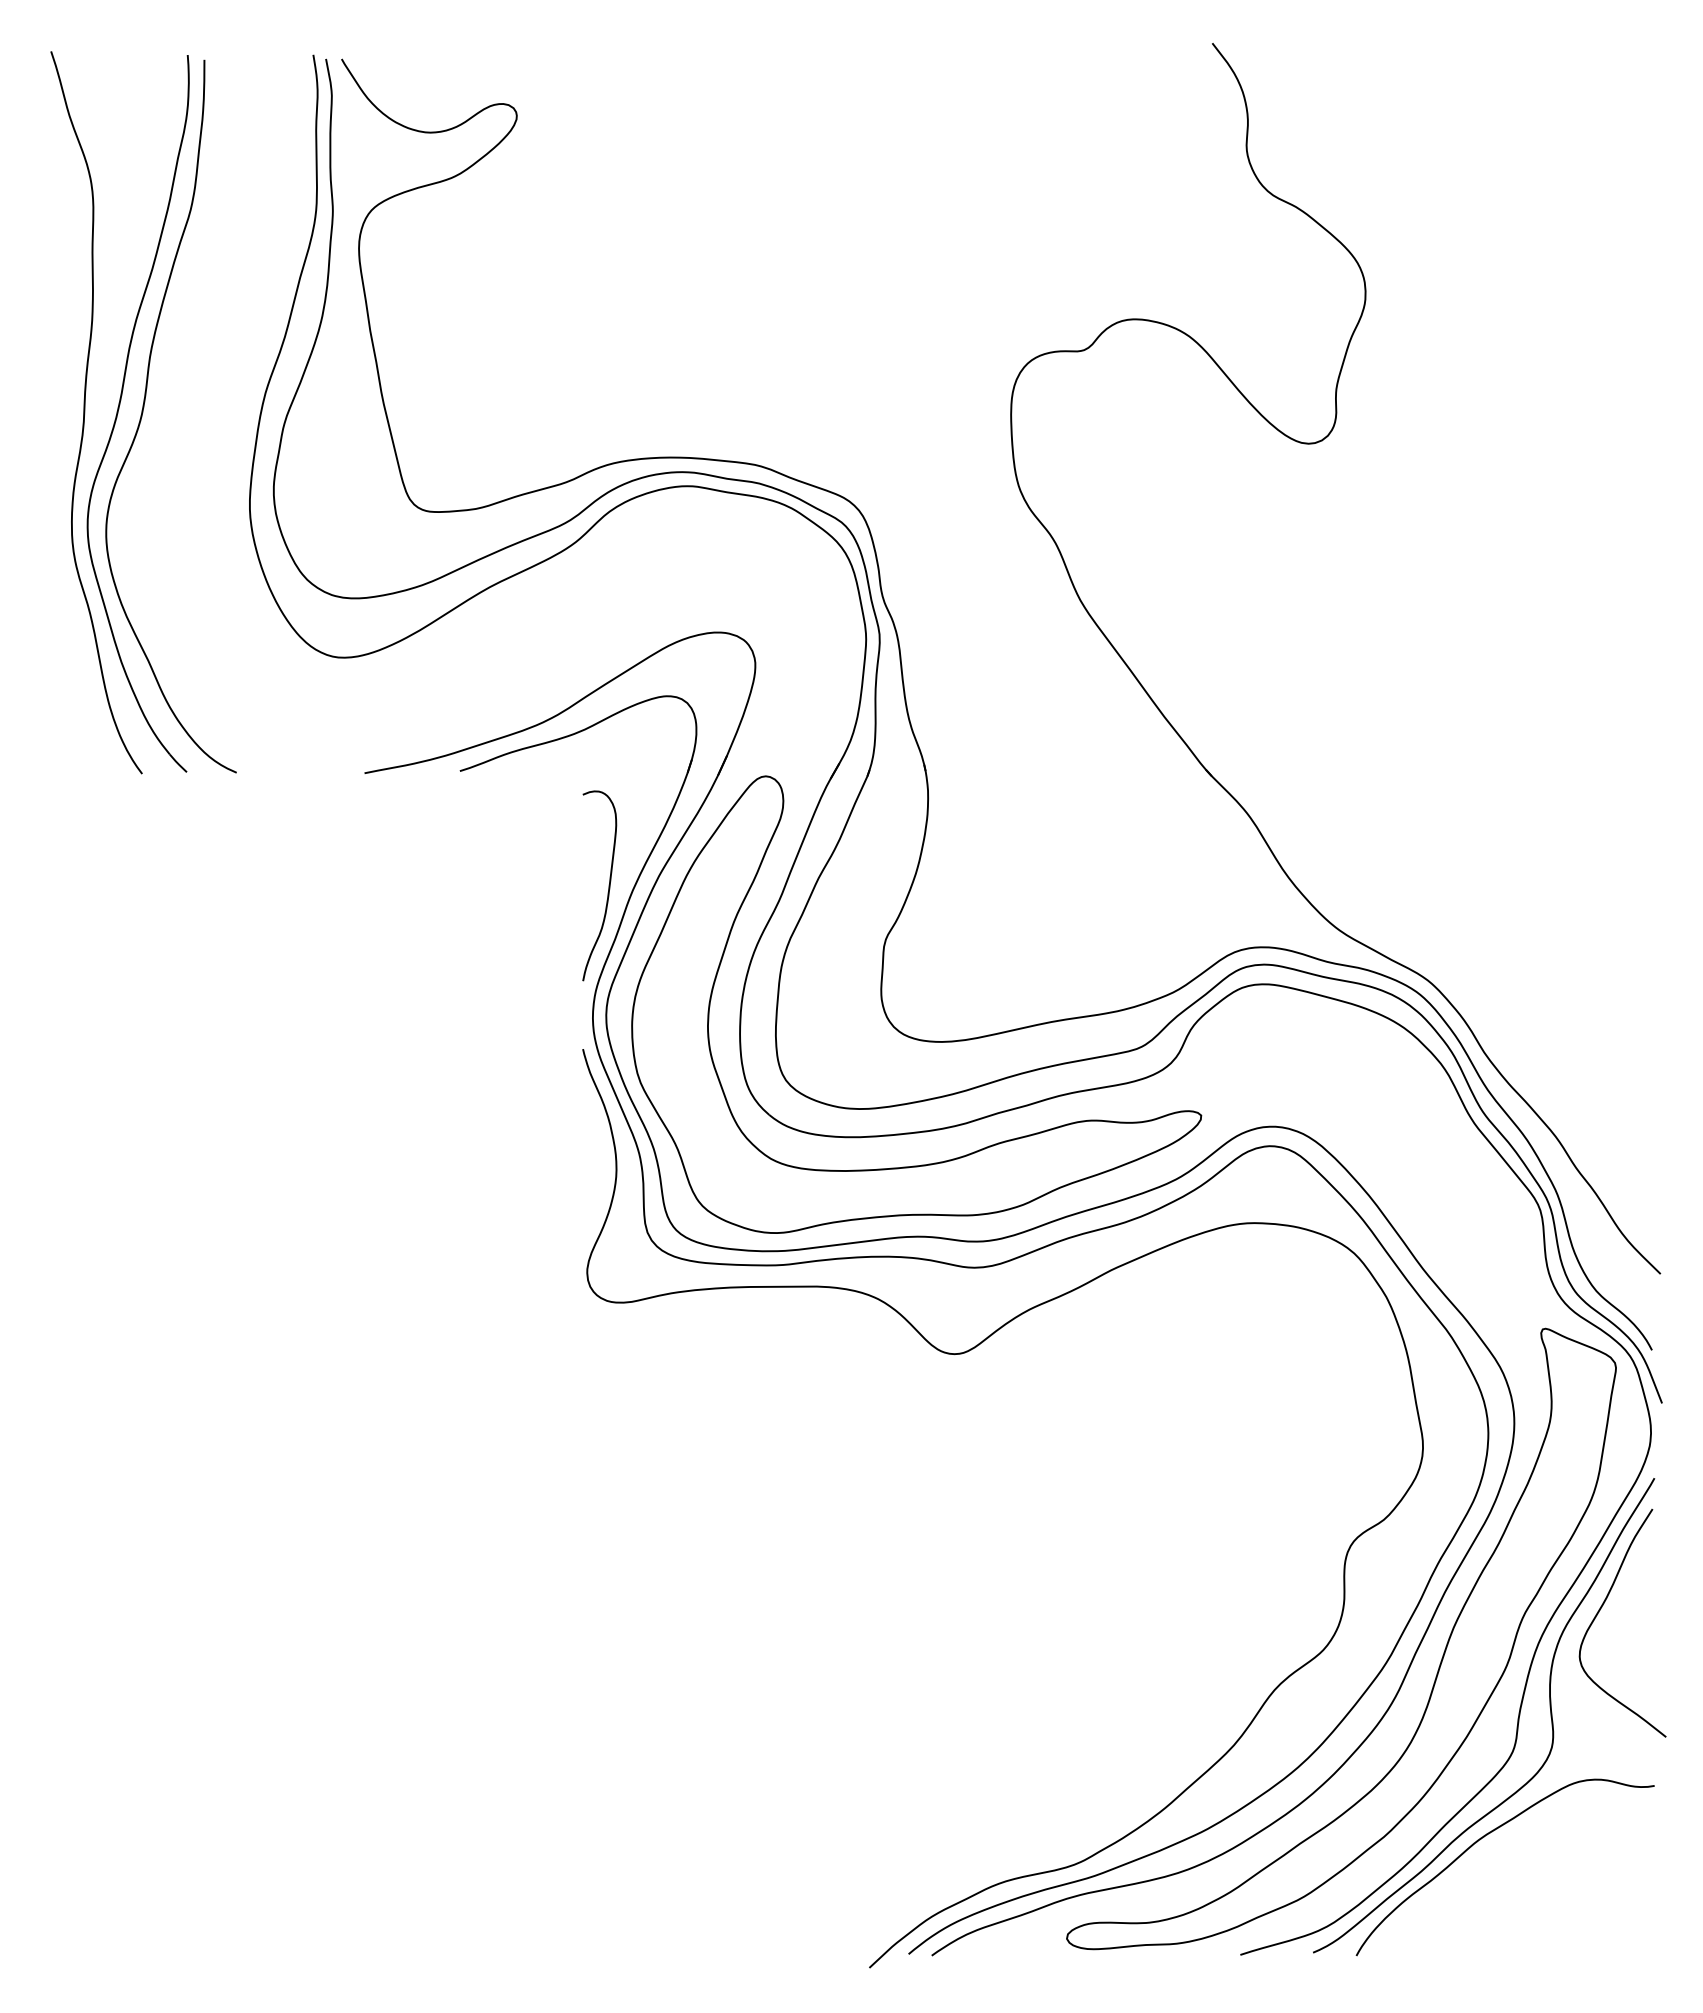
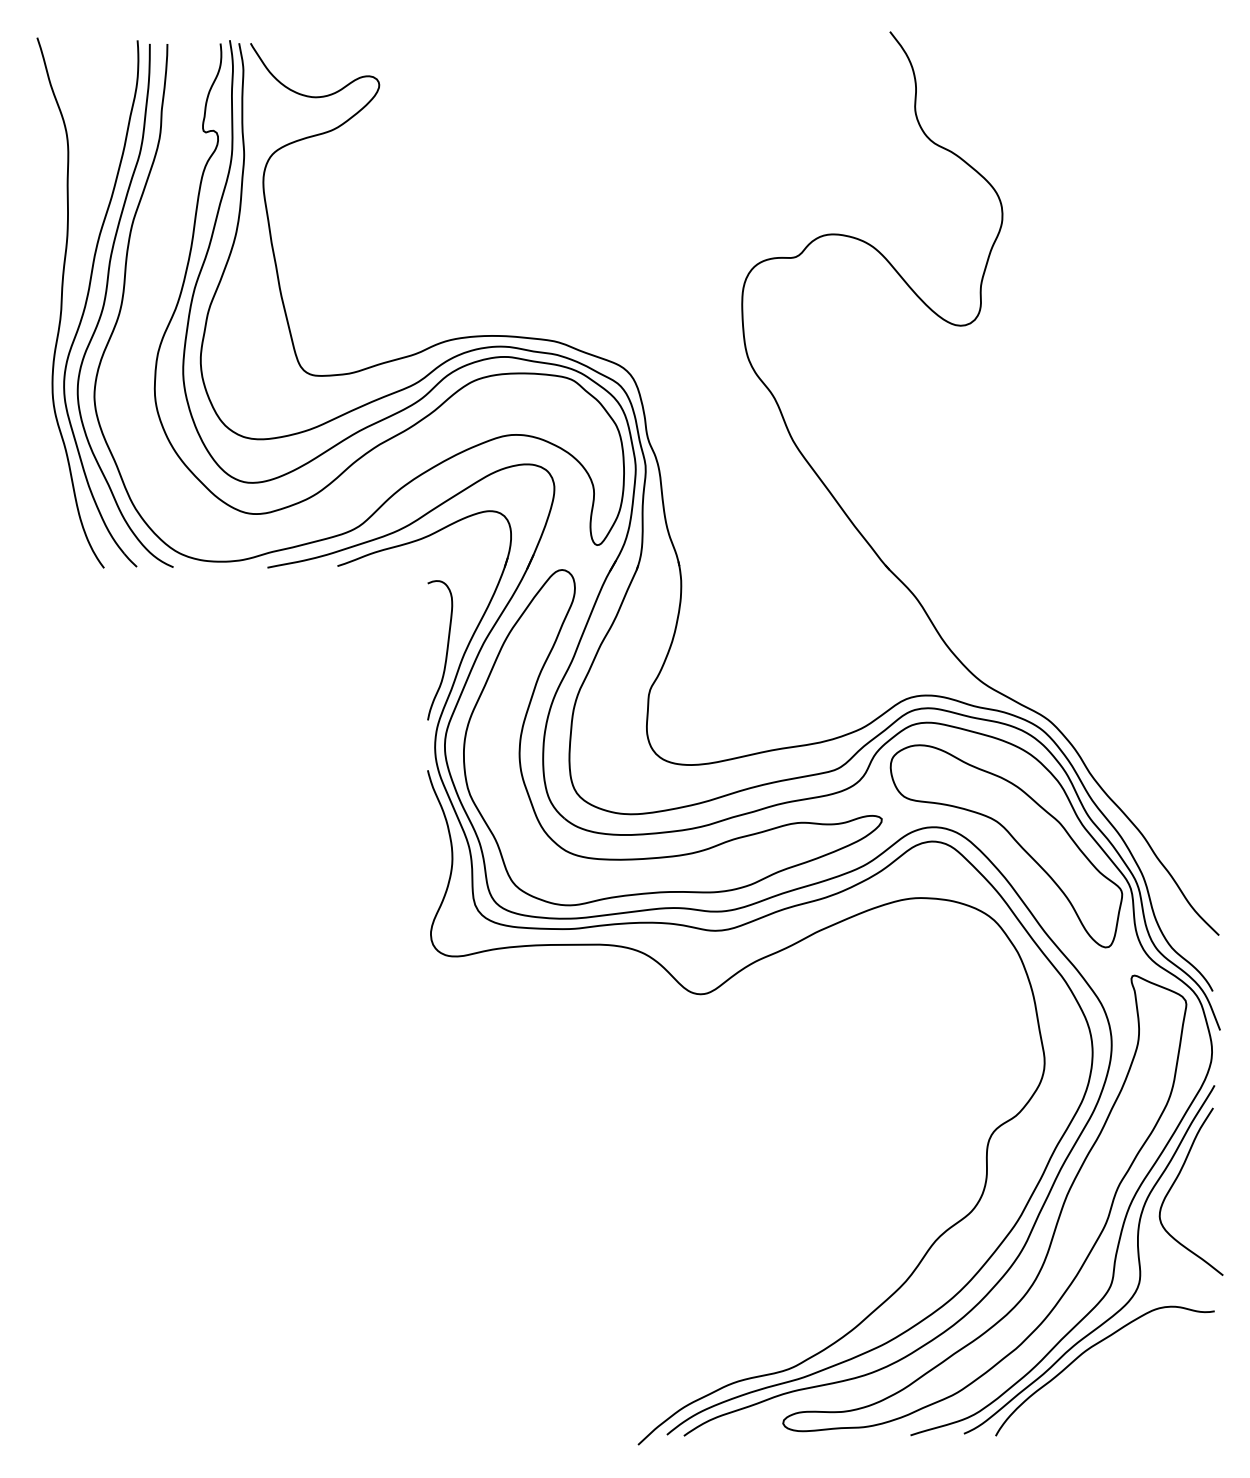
curve: (607, 544) -> (445, 399), added
part: (1381, 1144) -> (1014, 840), added

